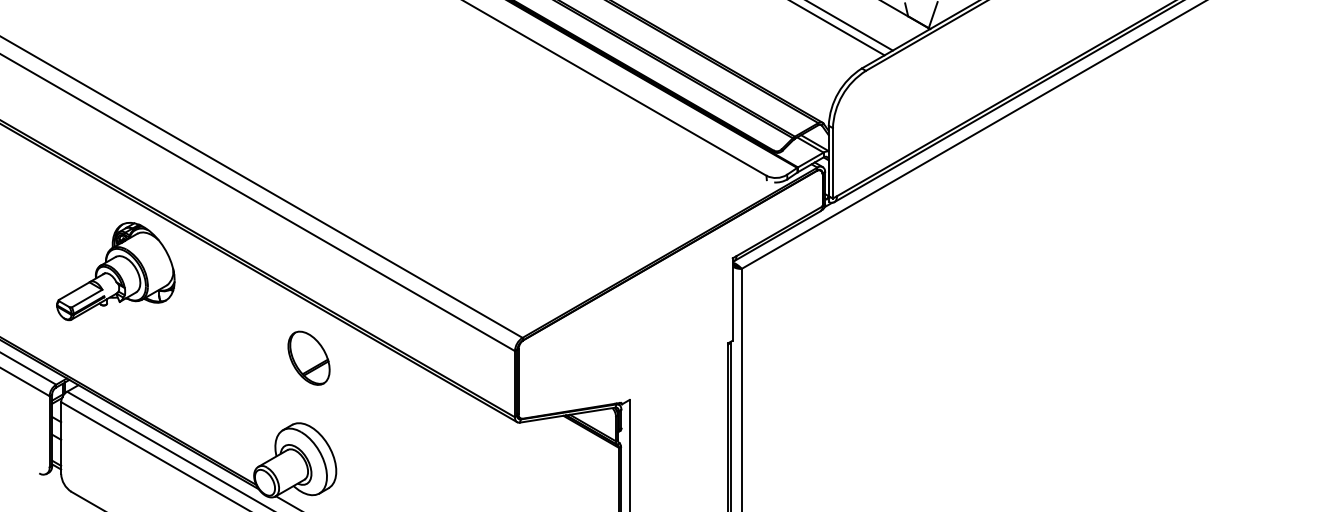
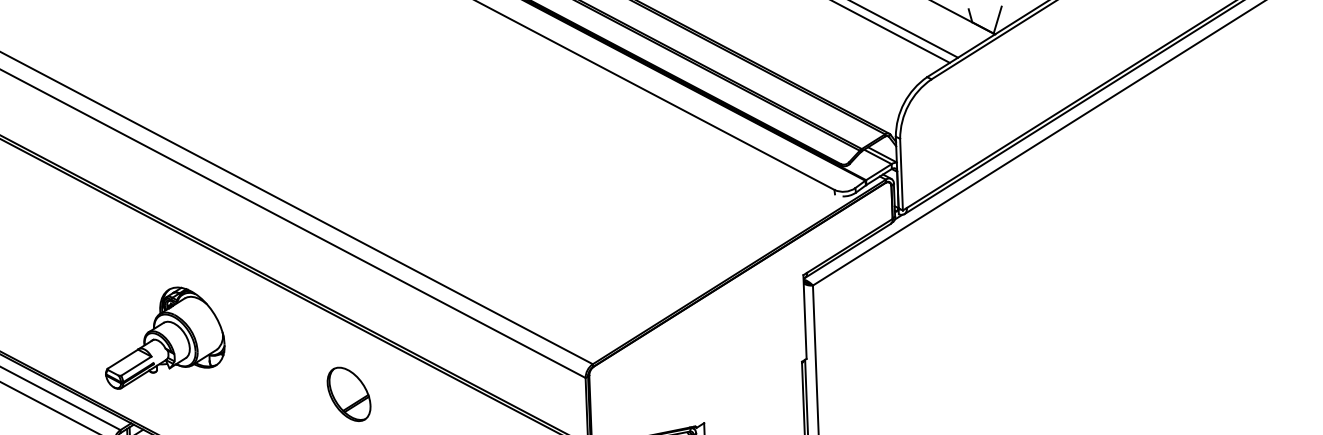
part: (115, 271) -> (164, 337), moved
part: (308, 357) -> (348, 393), moved

